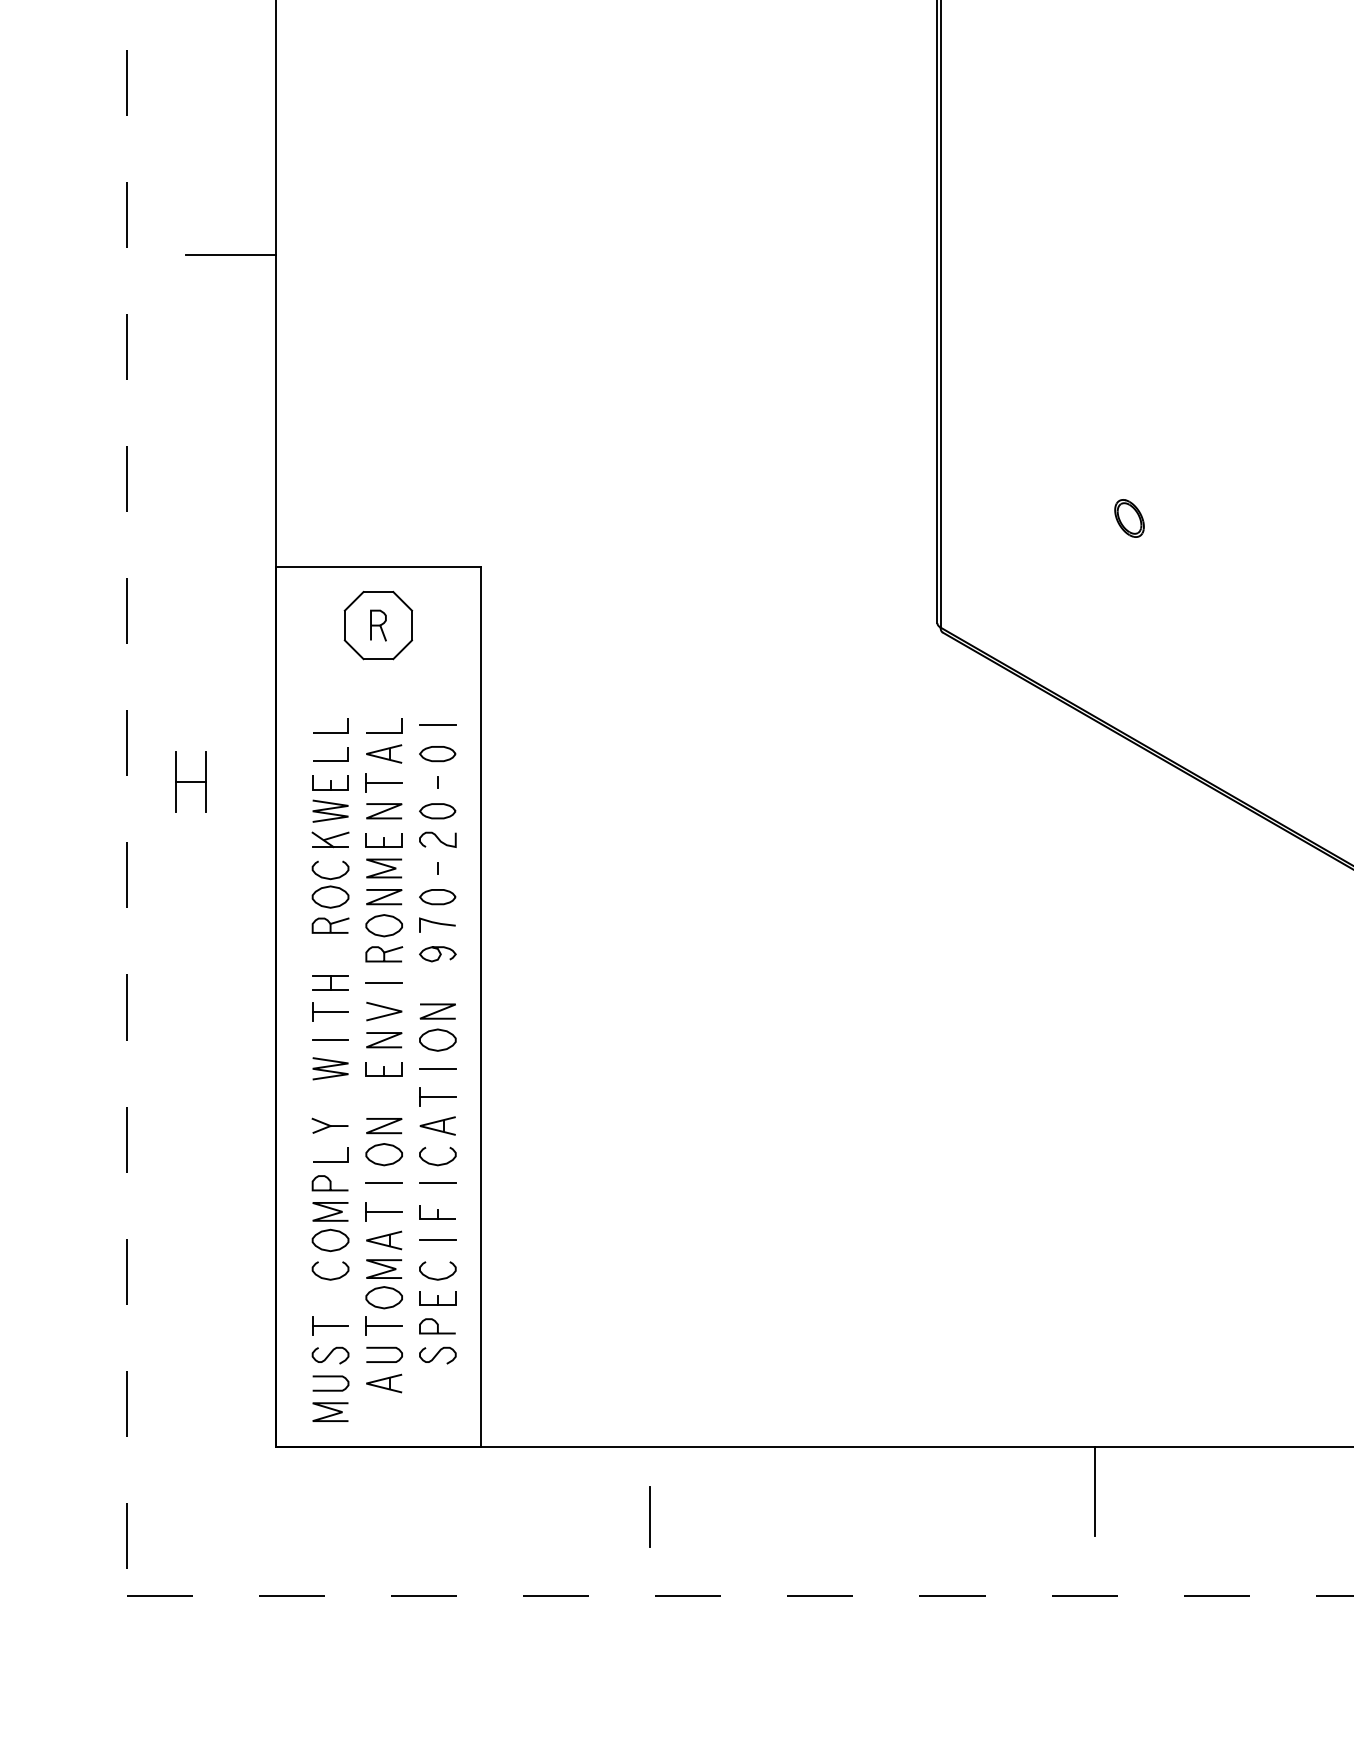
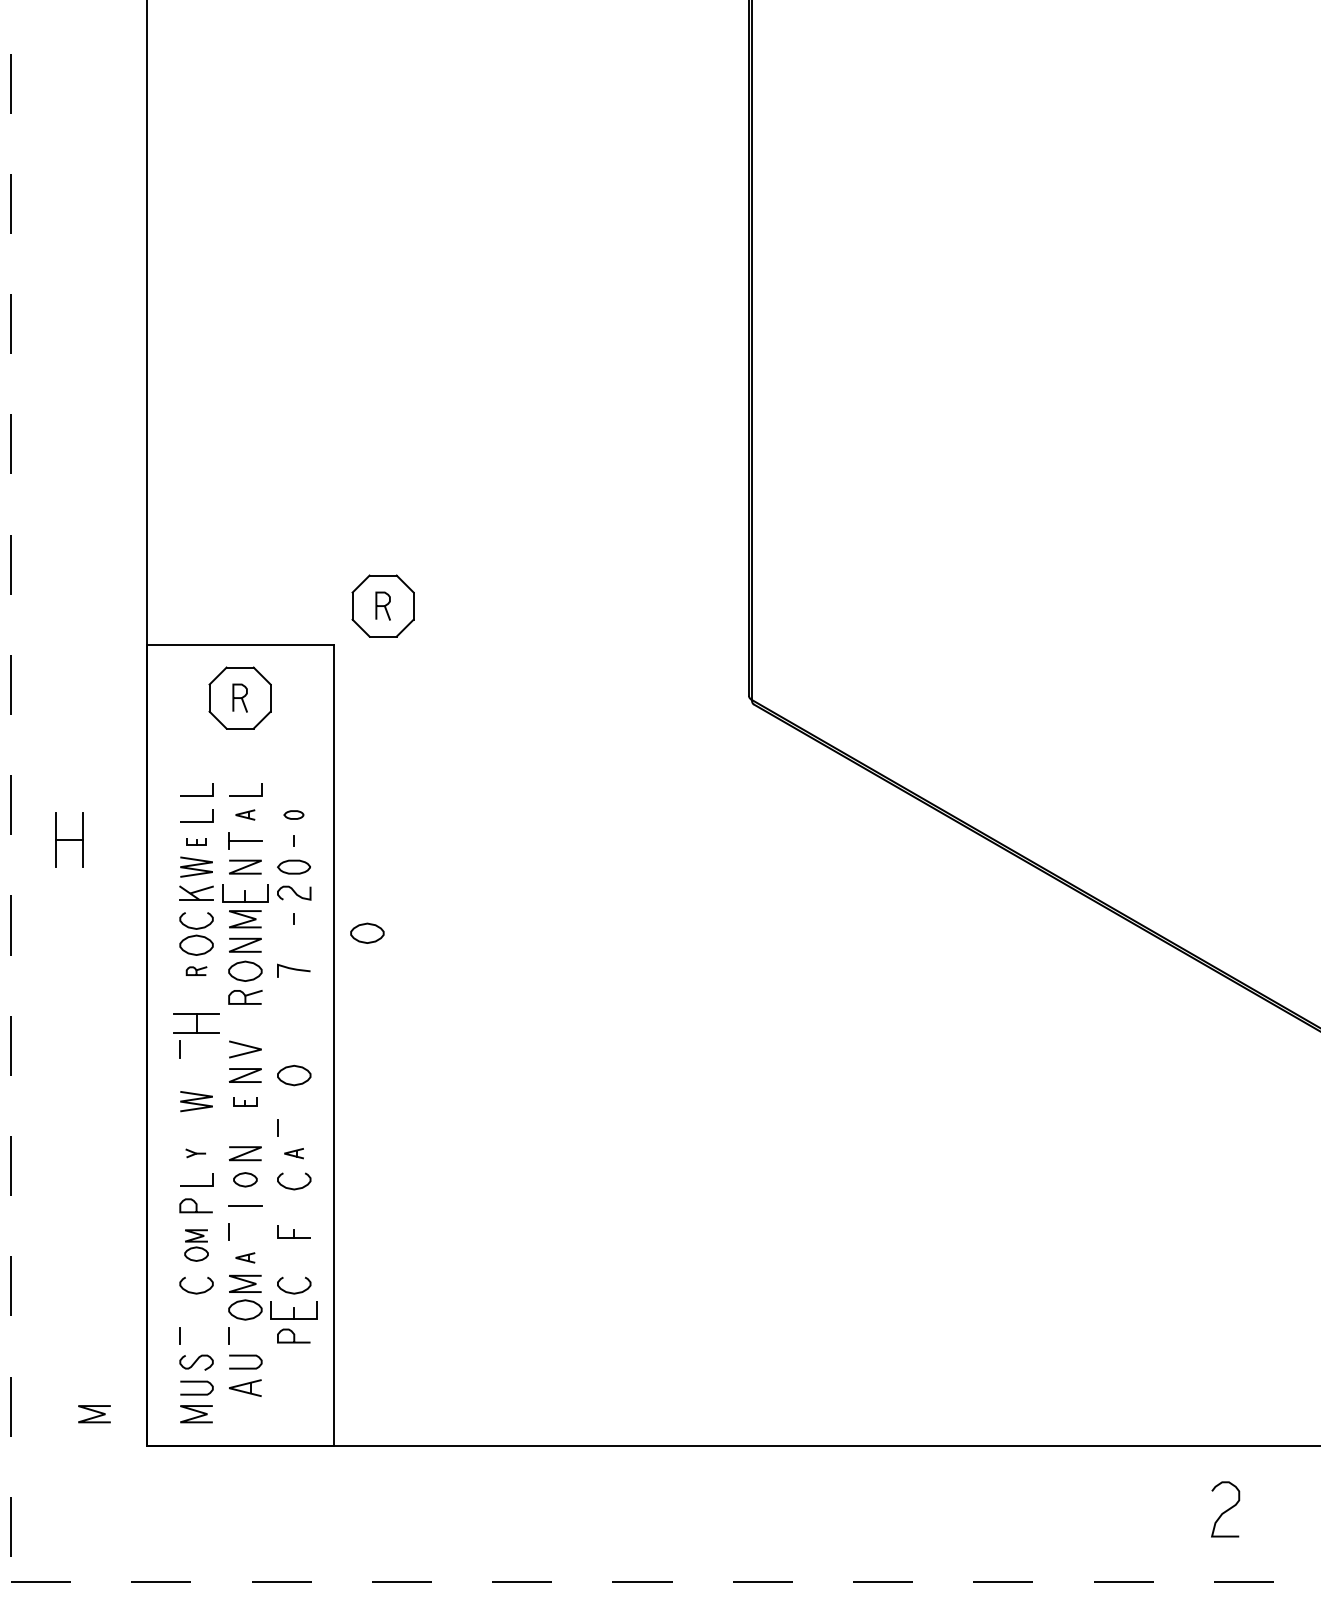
line: (230, 254) -> (105, 360), removed
part: (1129, 518) -> (923, 600), removed
part: (534, 523) -> (382, 605), added
line: (437, 725) -> (293, 789), removed
part: (384, 753) -> (245, 814), size x0.6
part: (437, 753) -> (293, 814), size x0.6
part: (330, 783) -> (196, 841), size x0.6
part: (384, 840) -> (245, 893), size x1.4
part: (518, 883) -> (367, 932), added
part: (437, 896) -> (293, 944), removed
part: (330, 924) -> (196, 970), size x0.6
curve: (439, 954) -> (295, 997), removed
part: (330, 983) -> (196, 1023), size x1.4
line: (384, 983) -> (245, 1023), removed
line: (330, 1011) -> (196, 1049), removed
line: (437, 1011) -> (293, 1049), removed
line: (330, 1040) -> (196, 1075), removed
part: (384, 1068) -> (245, 1101), size x0.7
line: (437, 1068) -> (293, 1101), removed
line: (437, 1097) -> (293, 1127), removed
part: (329, 1125) -> (195, 1153), size x0.6
part: (437, 1125) -> (293, 1153), size x0.6
part: (384, 1154) -> (245, 1179), size x0.7
line: (437, 1182) -> (293, 1205), removed
line: (384, 1211) -> (245, 1231), removed
part: (330, 1226) -> (196, 1245), size x0.7
part: (384, 1240) -> (245, 1257), size x0.6
line: (437, 1240) -> (293, 1257), removed
part: (438, 1298) -> (294, 1310), size x1.4
line: (330, 1326) -> (196, 1336), removed
line: (384, 1326) -> (245, 1336), removed
curve: (438, 1354) -> (294, 1361), removed
line: (218, 1414) -> (94, 1416), added
line: (1095, 1491) -> (892, 1486), removed
line: (650, 1516) -> (487, 1509), removed

